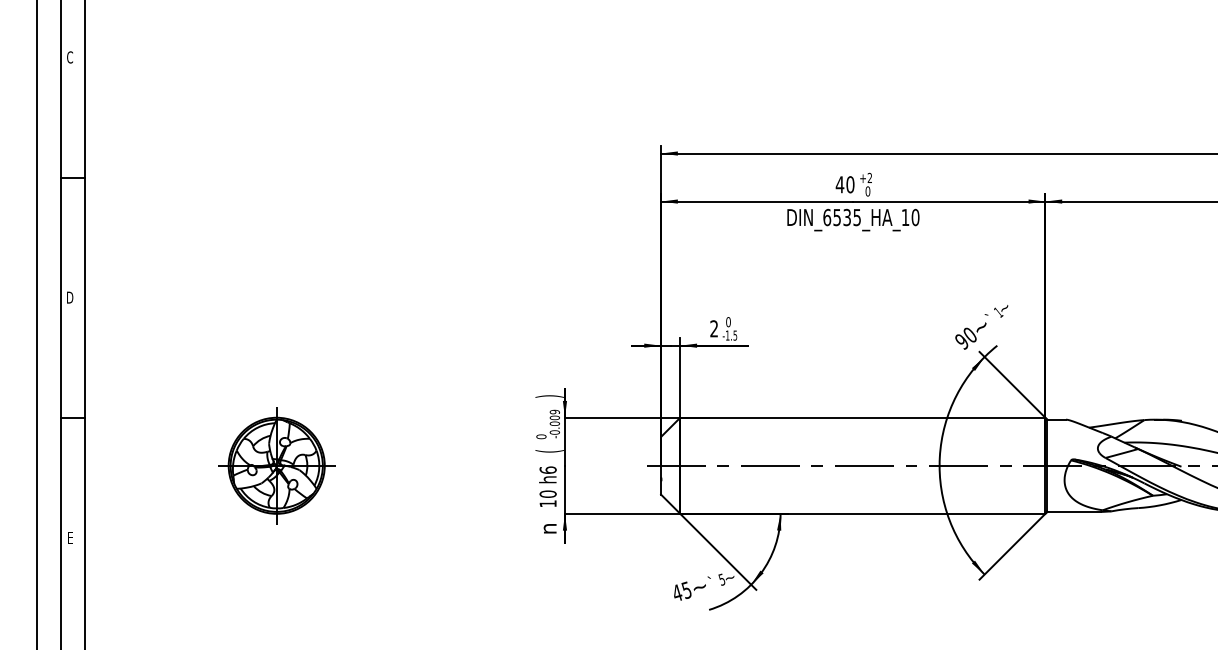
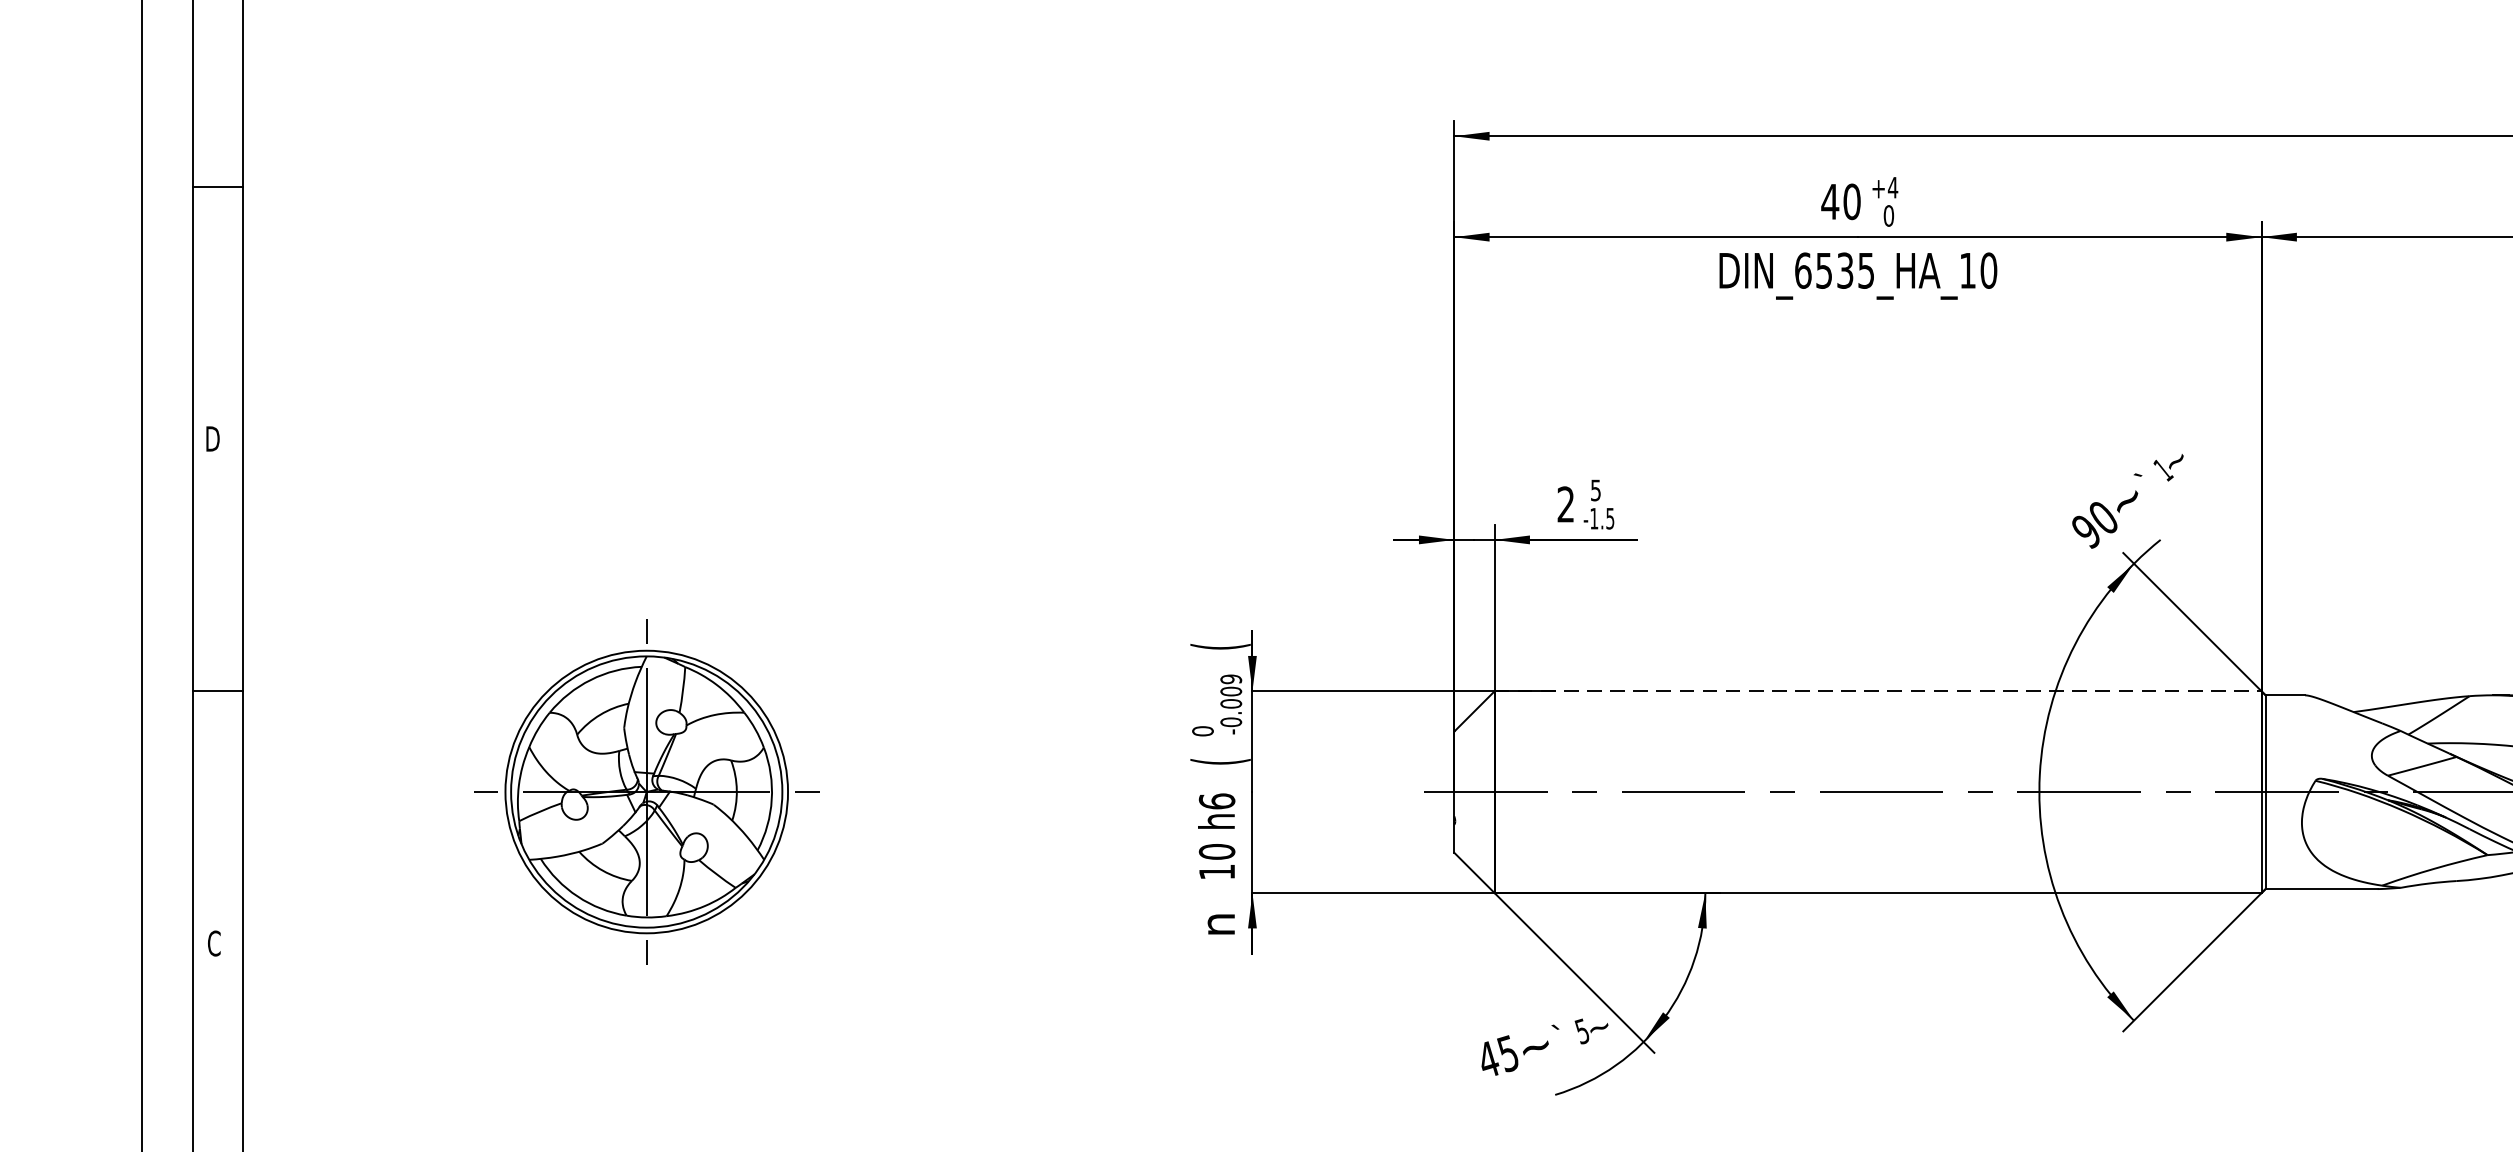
text: (869, 177) -> (1892, 186), +2 -> +4
text: (728, 322) -> (1595, 491), 0 -> 5
text: (549, 396) -> (1219, 646), ) -> (
line: (862, 417) -> (1877, 690), solid -> dashed
part: (276, 465) -> (646, 791), size x1.4
text: (70, 537) -> (213, 942), E -> C

